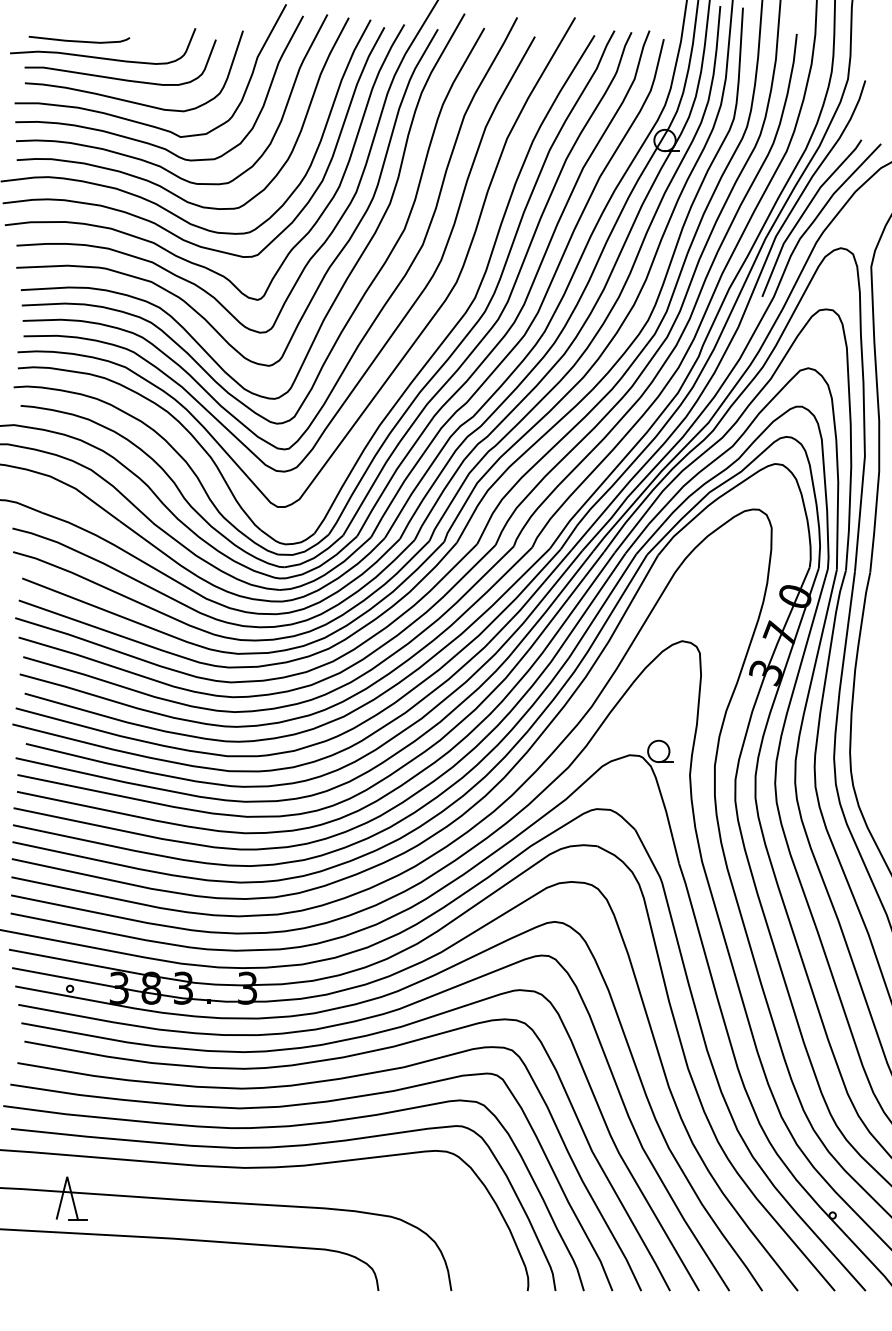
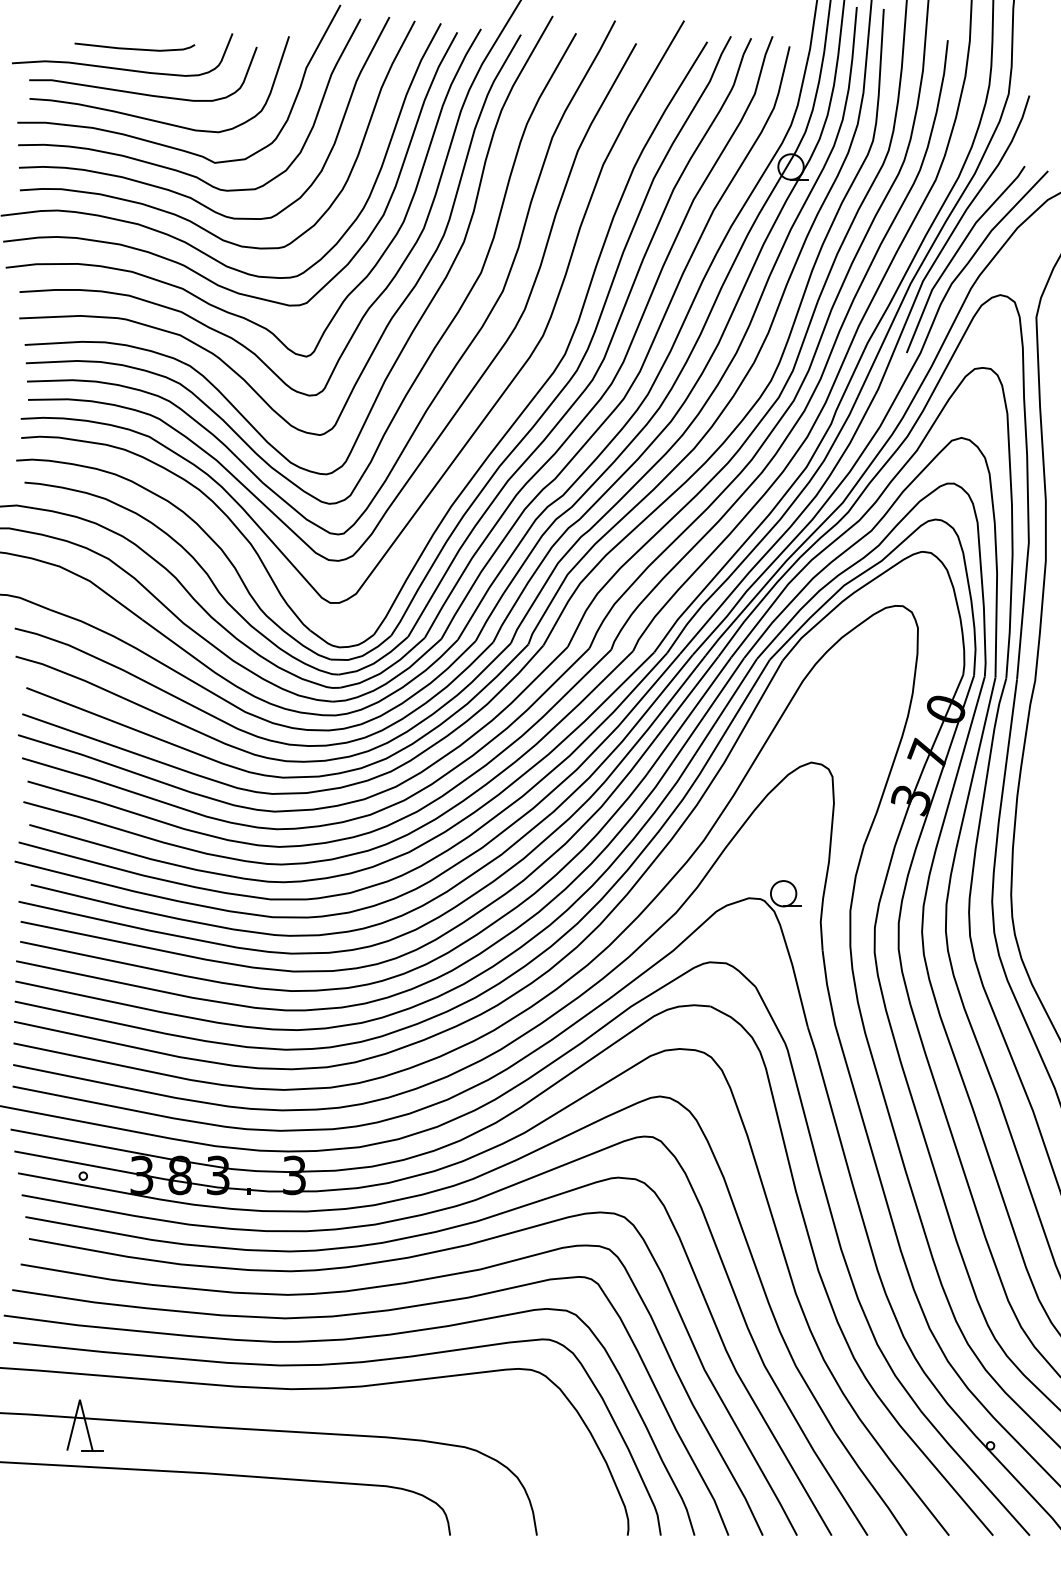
curve: (79, 40) -> (134, 47), moved

